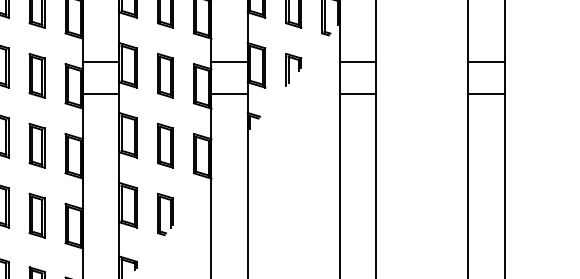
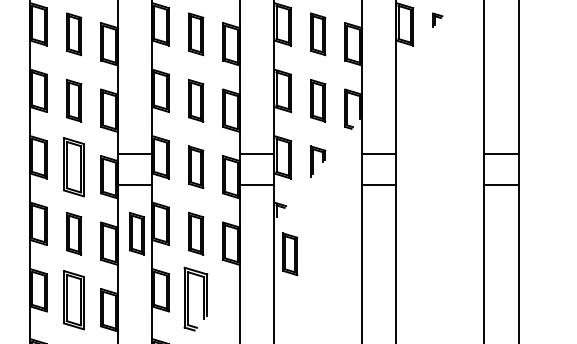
part: (37, 76) -> (74, 167), size x1.4
part: (103, 145) -> (137, 233), added
part: (264, 167) -> (290, 254), added
part: (165, 213) -> (196, 298), size x1.6
part: (37, 215) -> (74, 300), size x1.4

